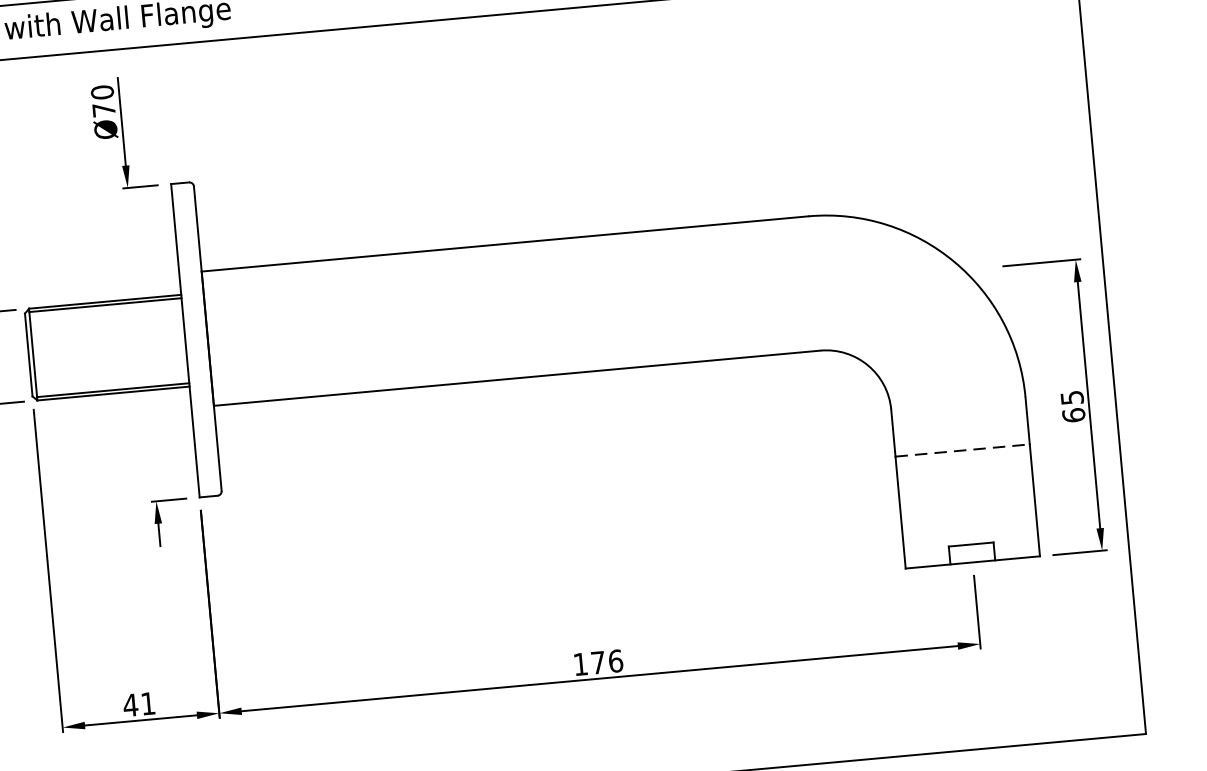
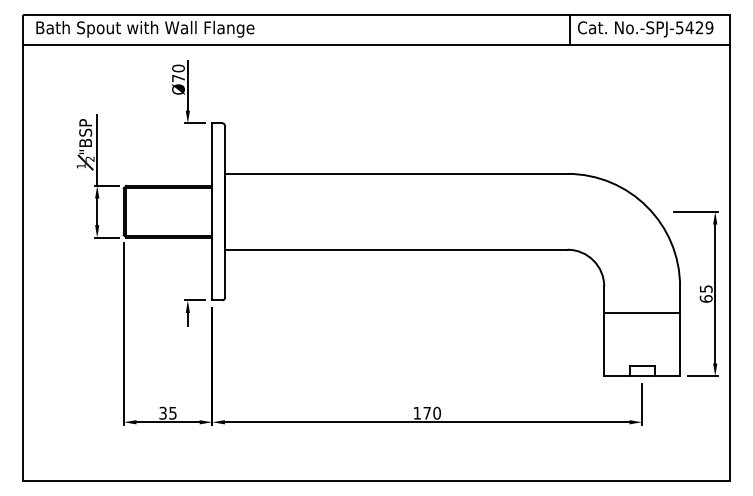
line: (963, 449) -> (642, 312), dashed -> solid
text: (616, 659) -> (437, 412), 176 -> 170
text: (138, 703) -> (167, 412), 41 -> 35

